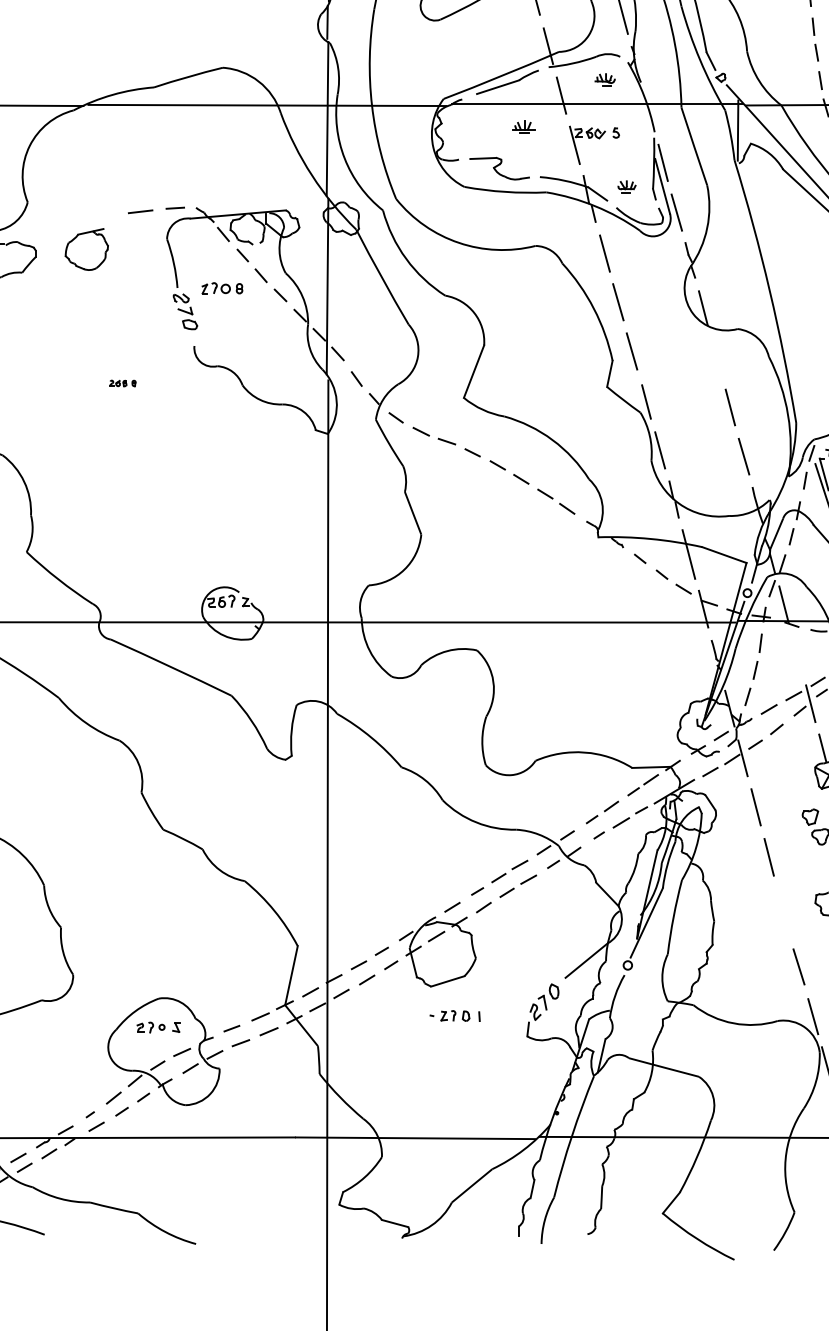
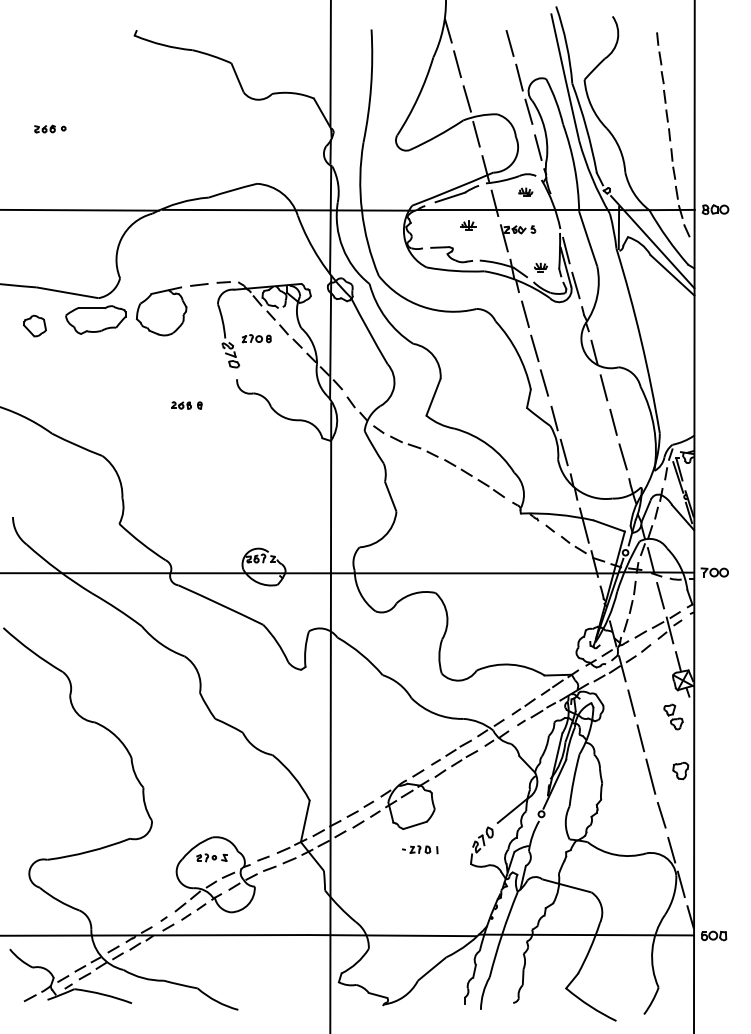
part: (86, 249) -> (161, 311), size x1.67
line: (716, 357) -> (603, 387), added
part: (122, 383) -> (186, 405), size x1.67
line: (797, 653) -> (660, 595), added
line: (782, 911) -> (650, 776), added

